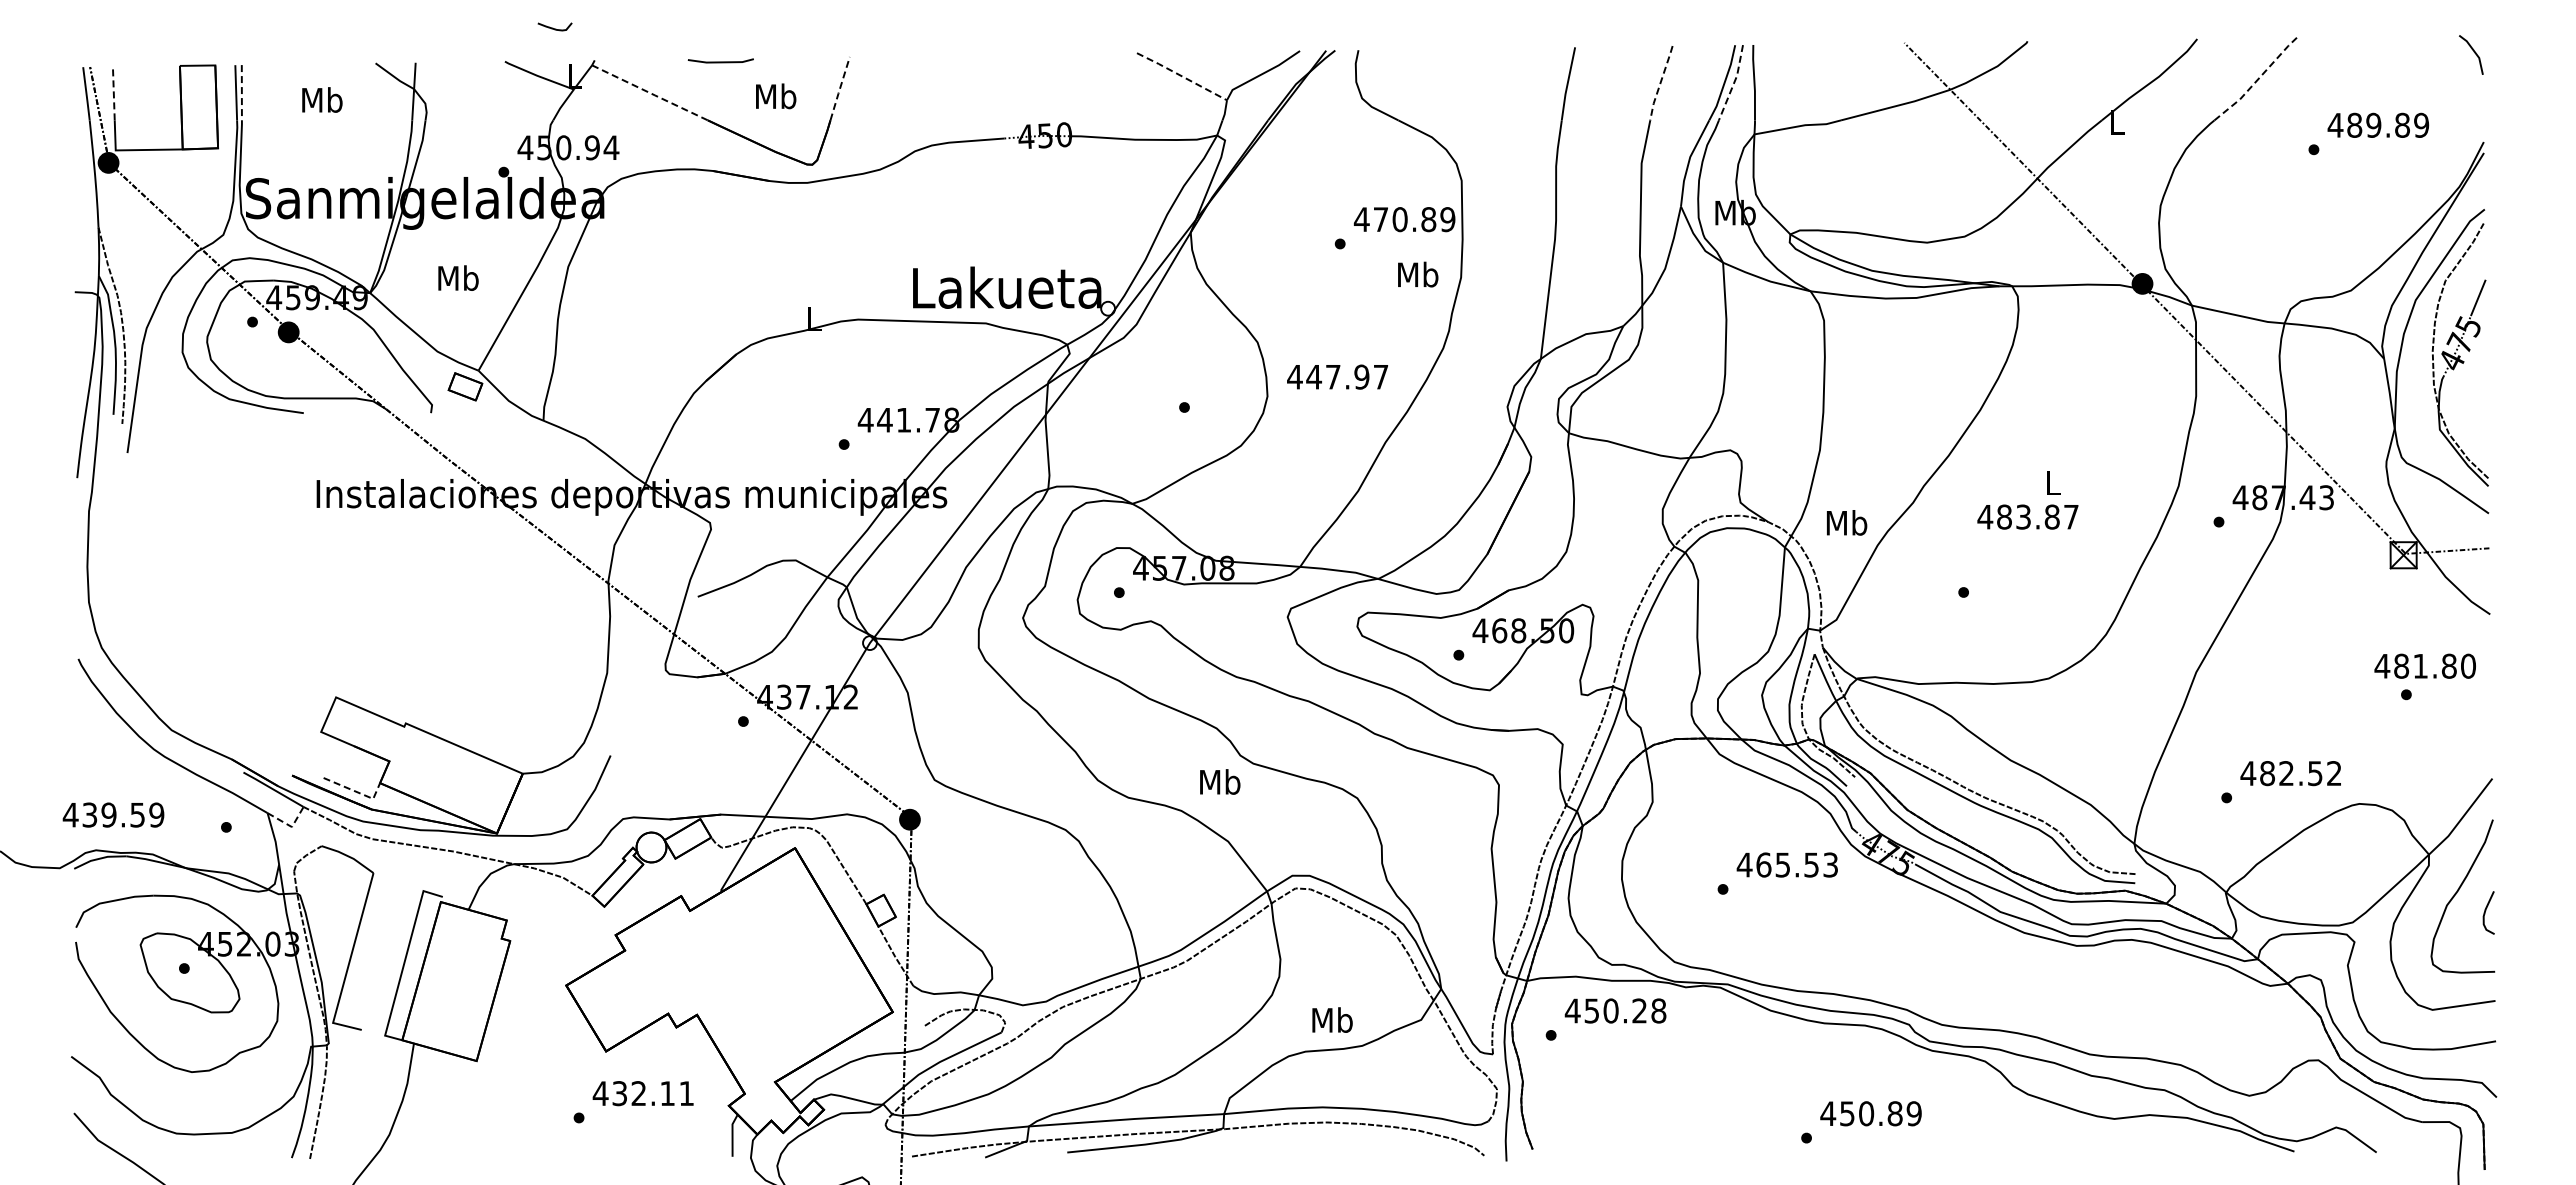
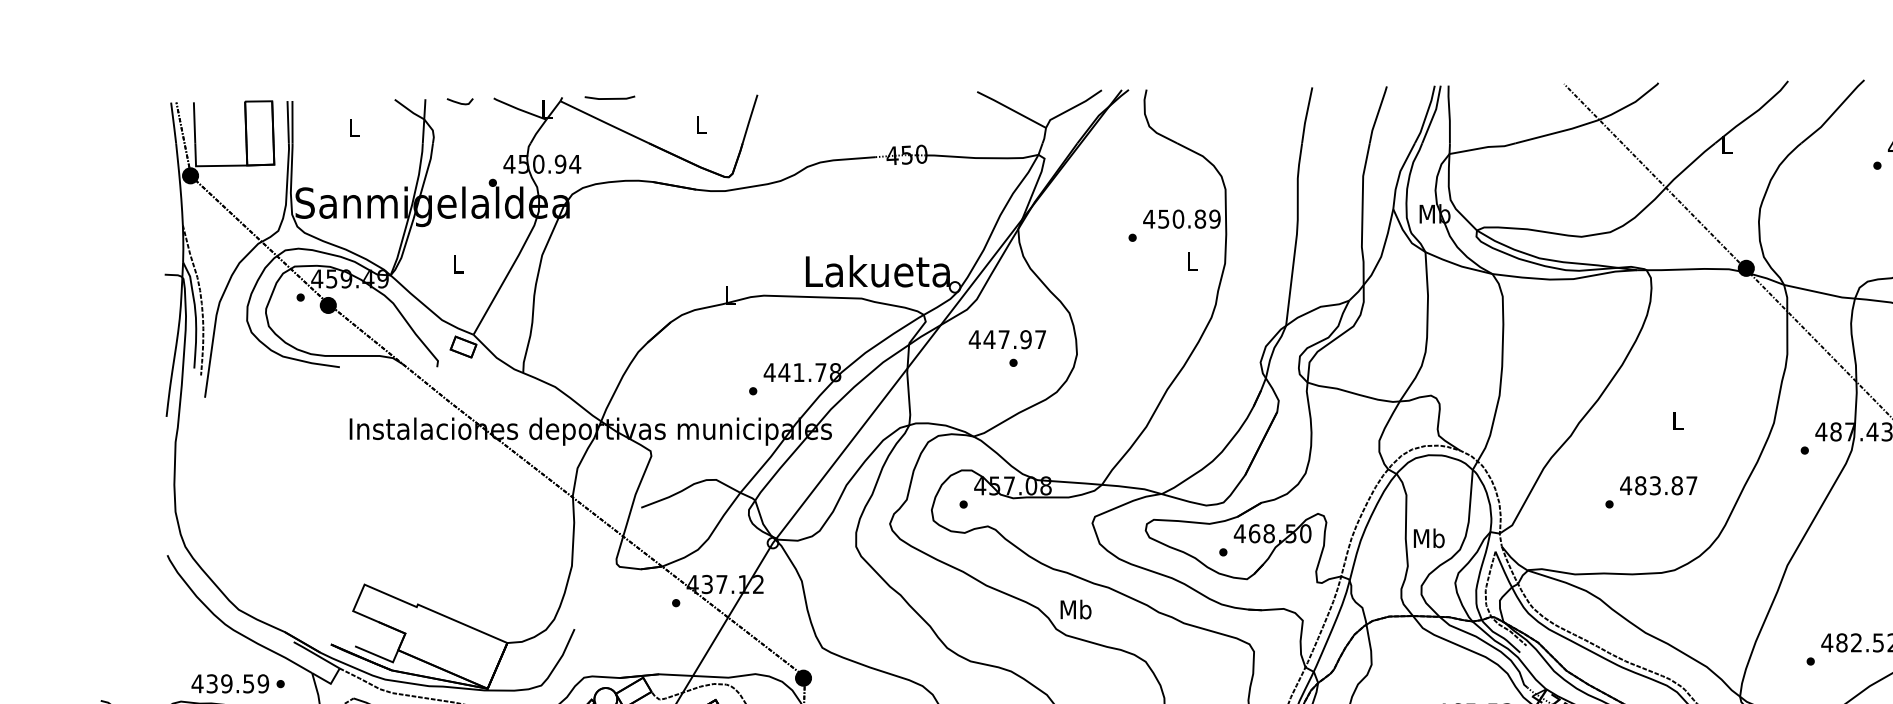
curve: (554, 28) -> (459, 102), moved
line: (720, 61) -> (609, 98), moved
line: (1181, 76) -> (1011, 109), dashed -> solid
line: (2256, 80) -> (1833, 112), dashed -> solid
line: (1660, 83) -> (1377, 115), dashed -> solid
line: (1734, 83) -> (1434, 115), dashed -> solid
line: (839, 88) -> (749, 118), dashed -> solid
line: (241, 92) -> (292, 121), dashed -> solid
line: (113, 93) -> (194, 122), dashed -> solid
line: (650, 93) -> (605, 122), dashed -> solid
text: (776, 96) -> (701, 125), Mb -> L
text: (322, 99) -> (354, 127), Mb -> L
text: (1380, 219) -> (1163, 219), 470.89 -> 450.89
text: (1418, 274) -> (1192, 261), Mb -> L
text: (458, 277) -> (458, 263), Mb -> L
text: (1337, 376) -> (1007, 339), moved
text: (2027, 516) -> (1658, 485), moved
text: (1847, 522) -> (1429, 538), moved
text: (1220, 781) -> (1076, 609), moved
line: (357, 792) -> (380, 657), dashed -> solid
text: (113, 814) -> (230, 683), moved
line: (290, 826) -> (329, 683), dashed -> solid

